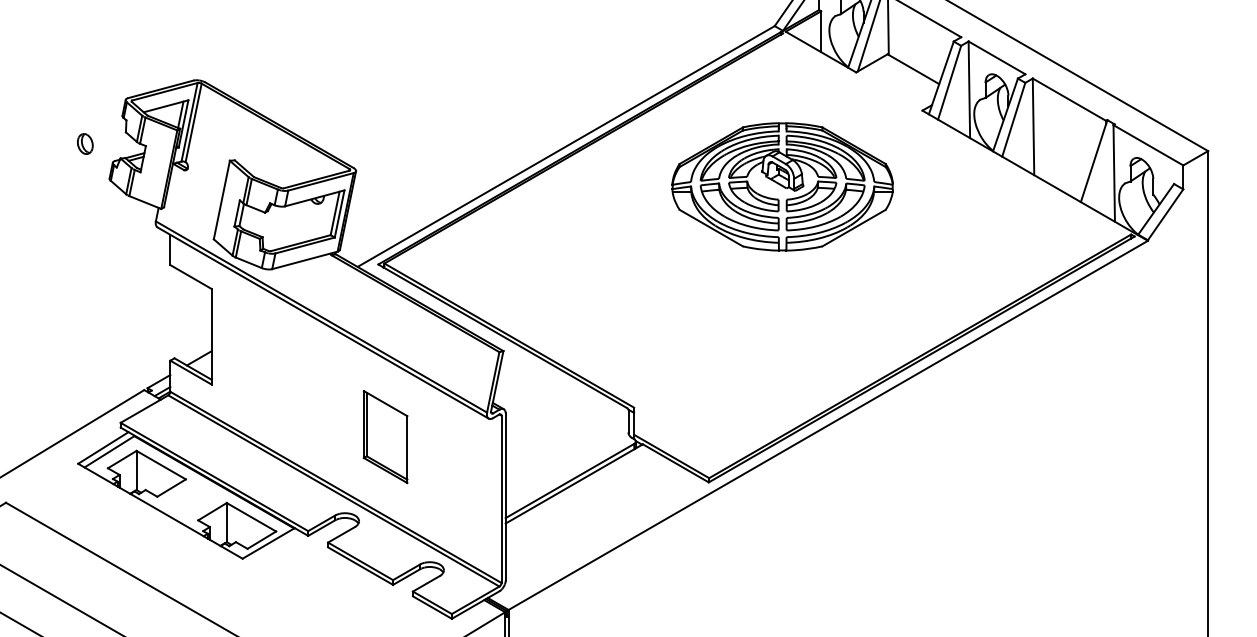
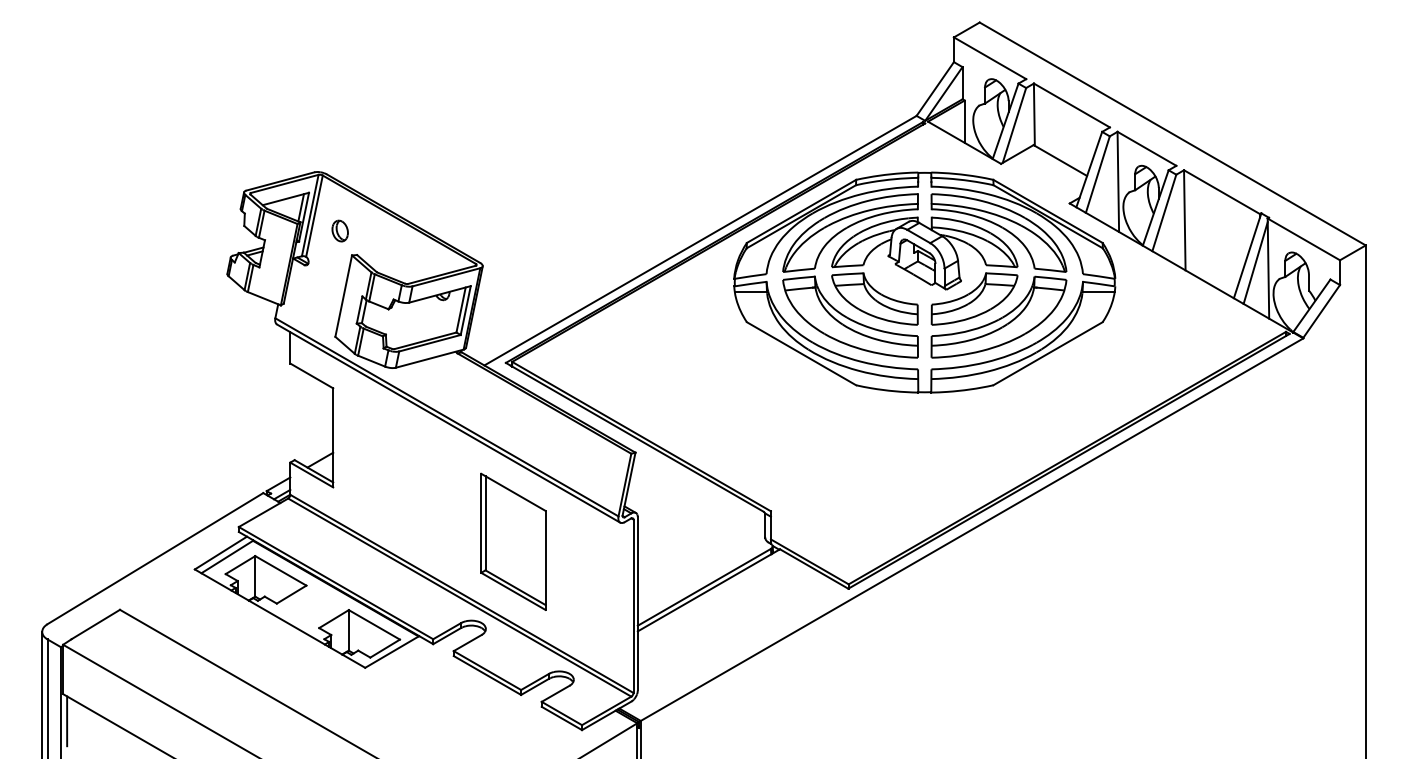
part: (84, 143) -> (339, 230), moved
line: (1101, 167) -> (1255, 262), added
part: (782, 186) -> (924, 282), size x1.67
part: (385, 436) -> (513, 541), size x1.43

